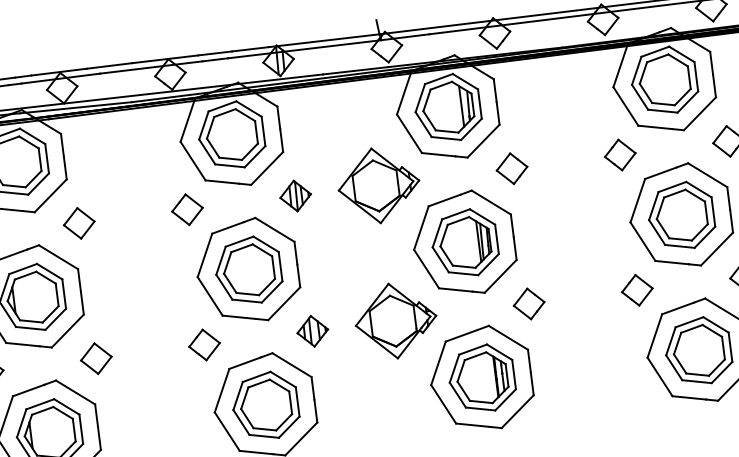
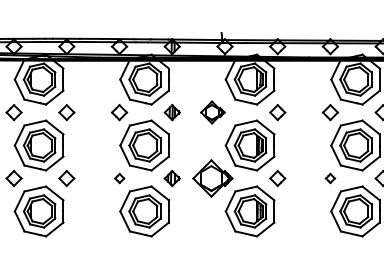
part: (378, 185) -> (212, 112), size x0.6
part: (637, 290) -> (330, 178), size x0.6
part: (204, 344) -> (119, 178), size x0.6

